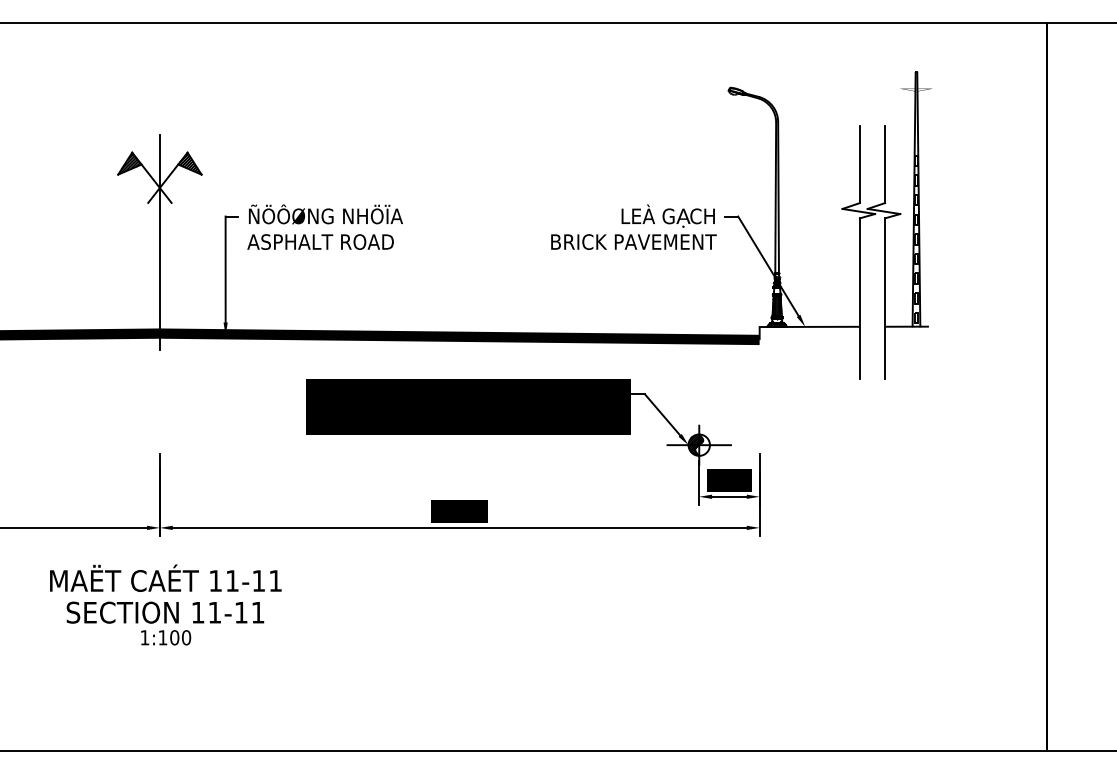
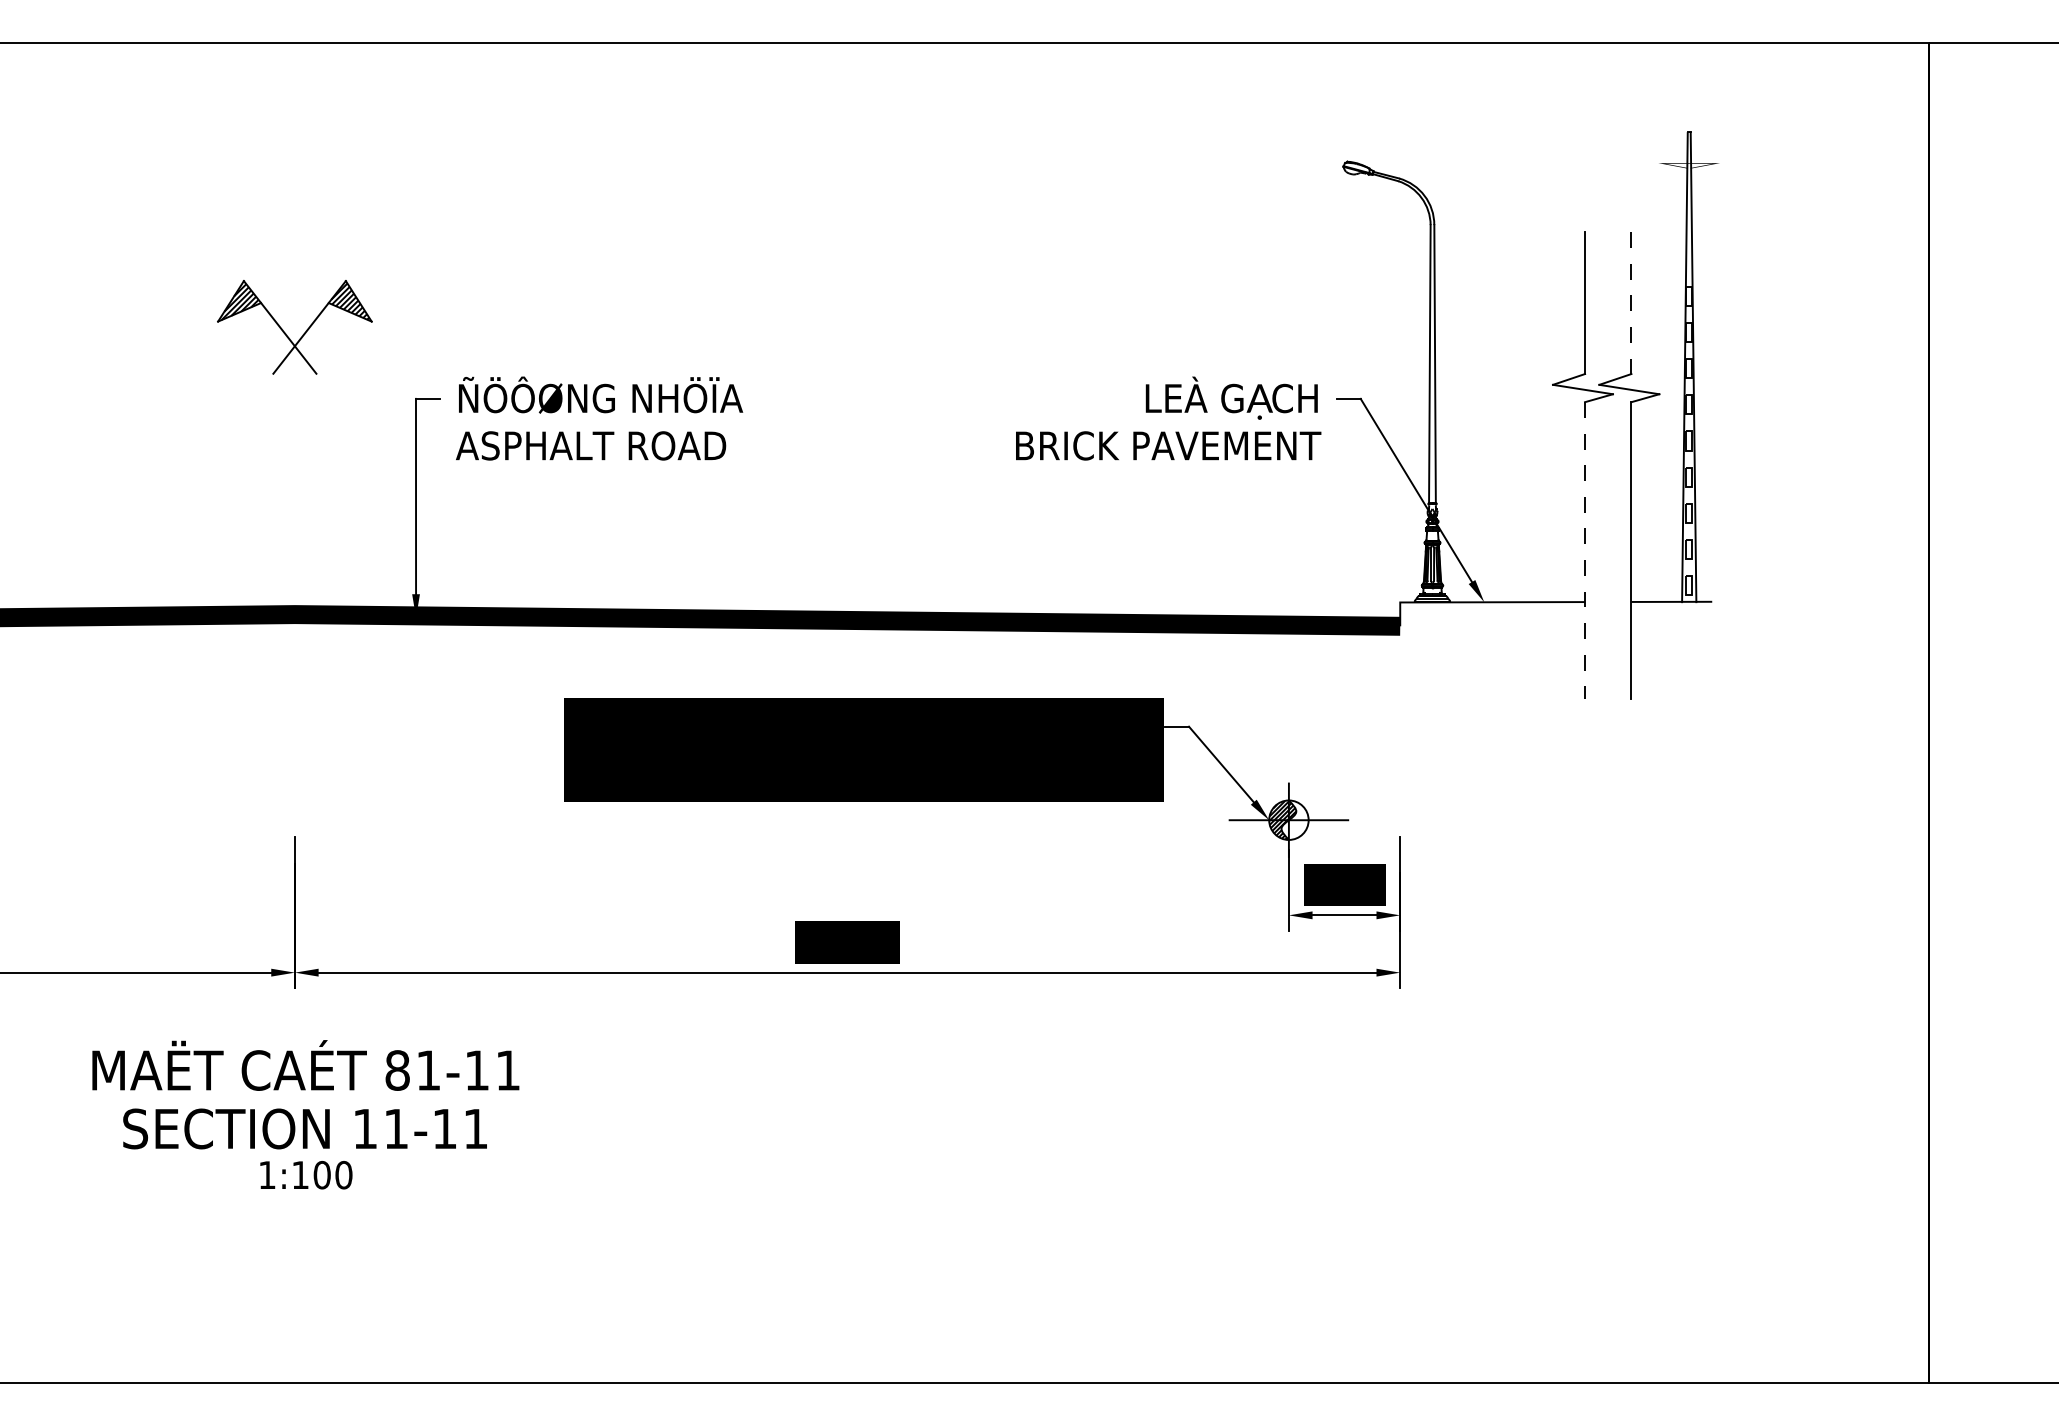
line: (885, 165) -> (1632, 304), solid -> dashed
line: (159, 242) -> (294, 446), removed
line: (859, 299) -> (1584, 551), solid -> dashed
text: (215, 580) -> (397, 1069), 11-11 -> 81-11

